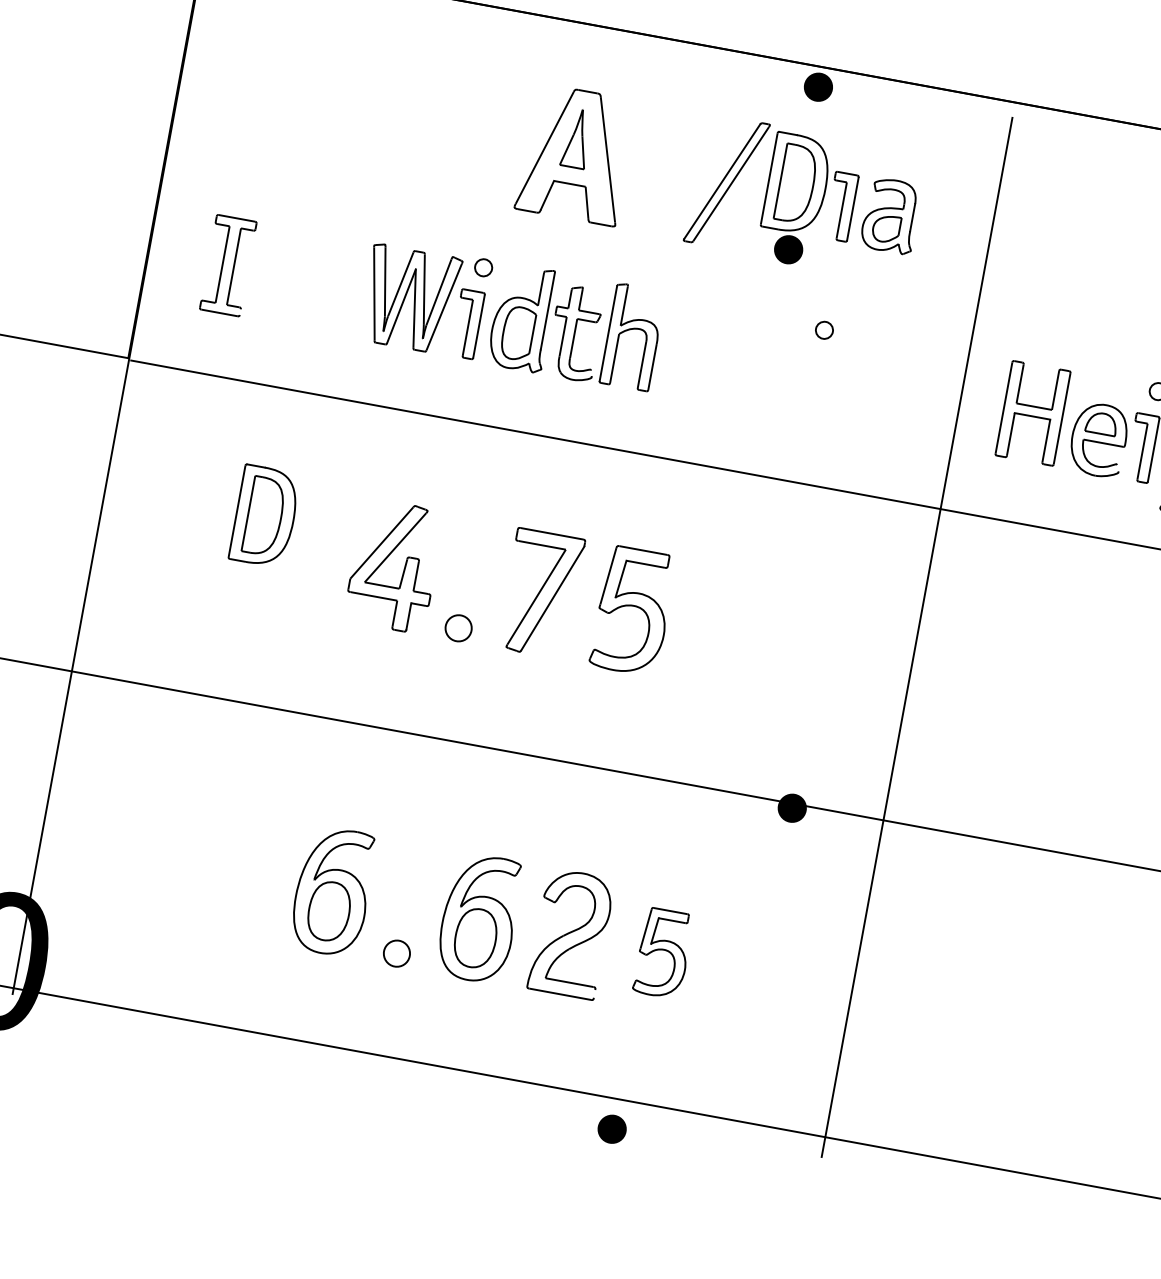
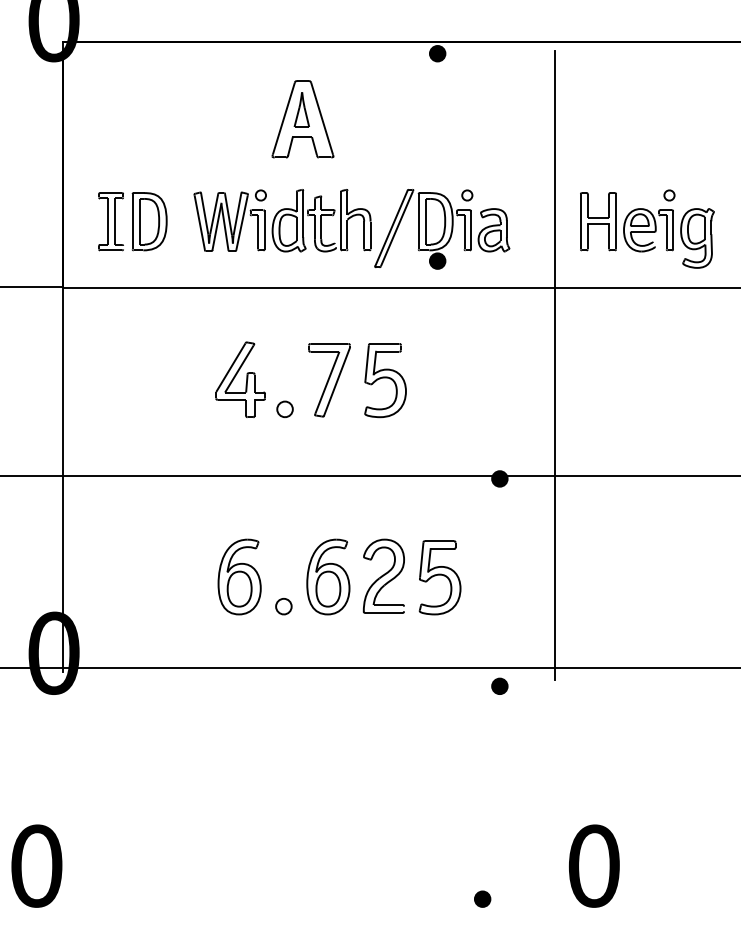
part: (806, 198) -> (442, 229), moved
part: (264, 516) -> (149, 221), moved
part: (662, 952) -> (439, 577), size x1.43
part: (611, 1127) -> (499, 685), moved

